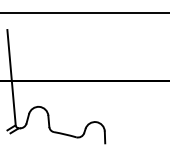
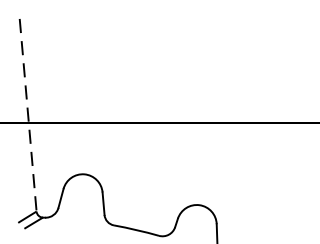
line: (11, 77) -> (28, 114), solid -> dashed

